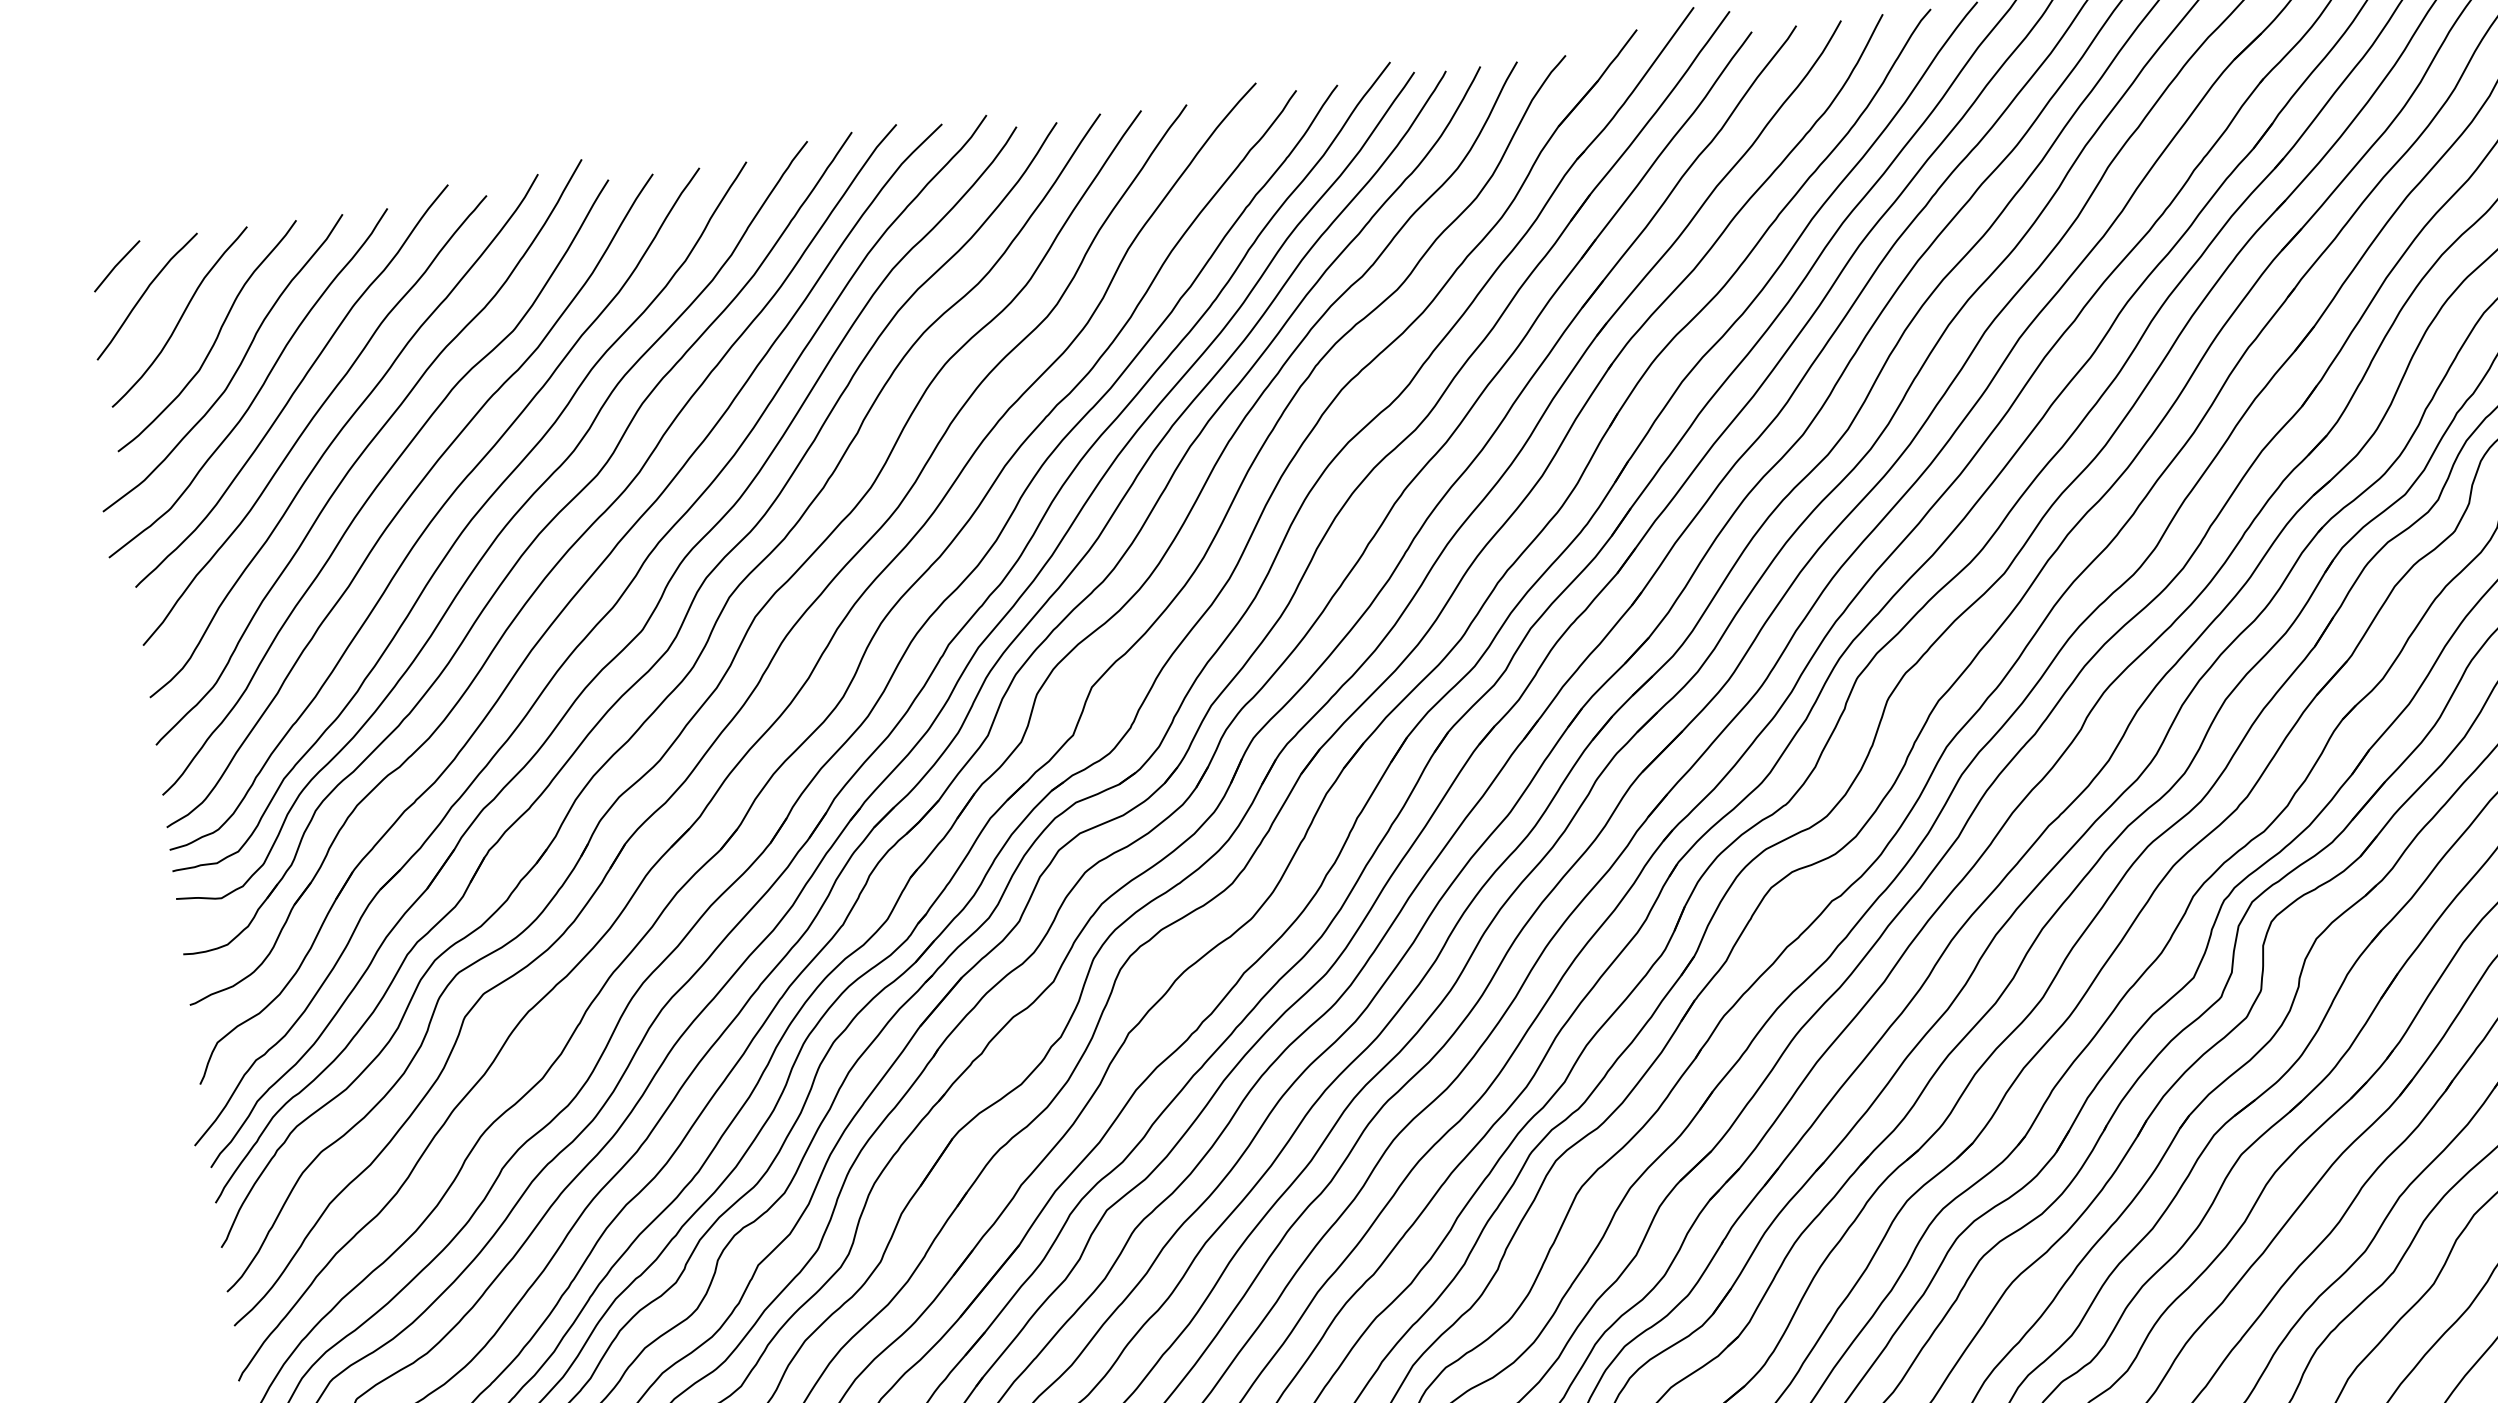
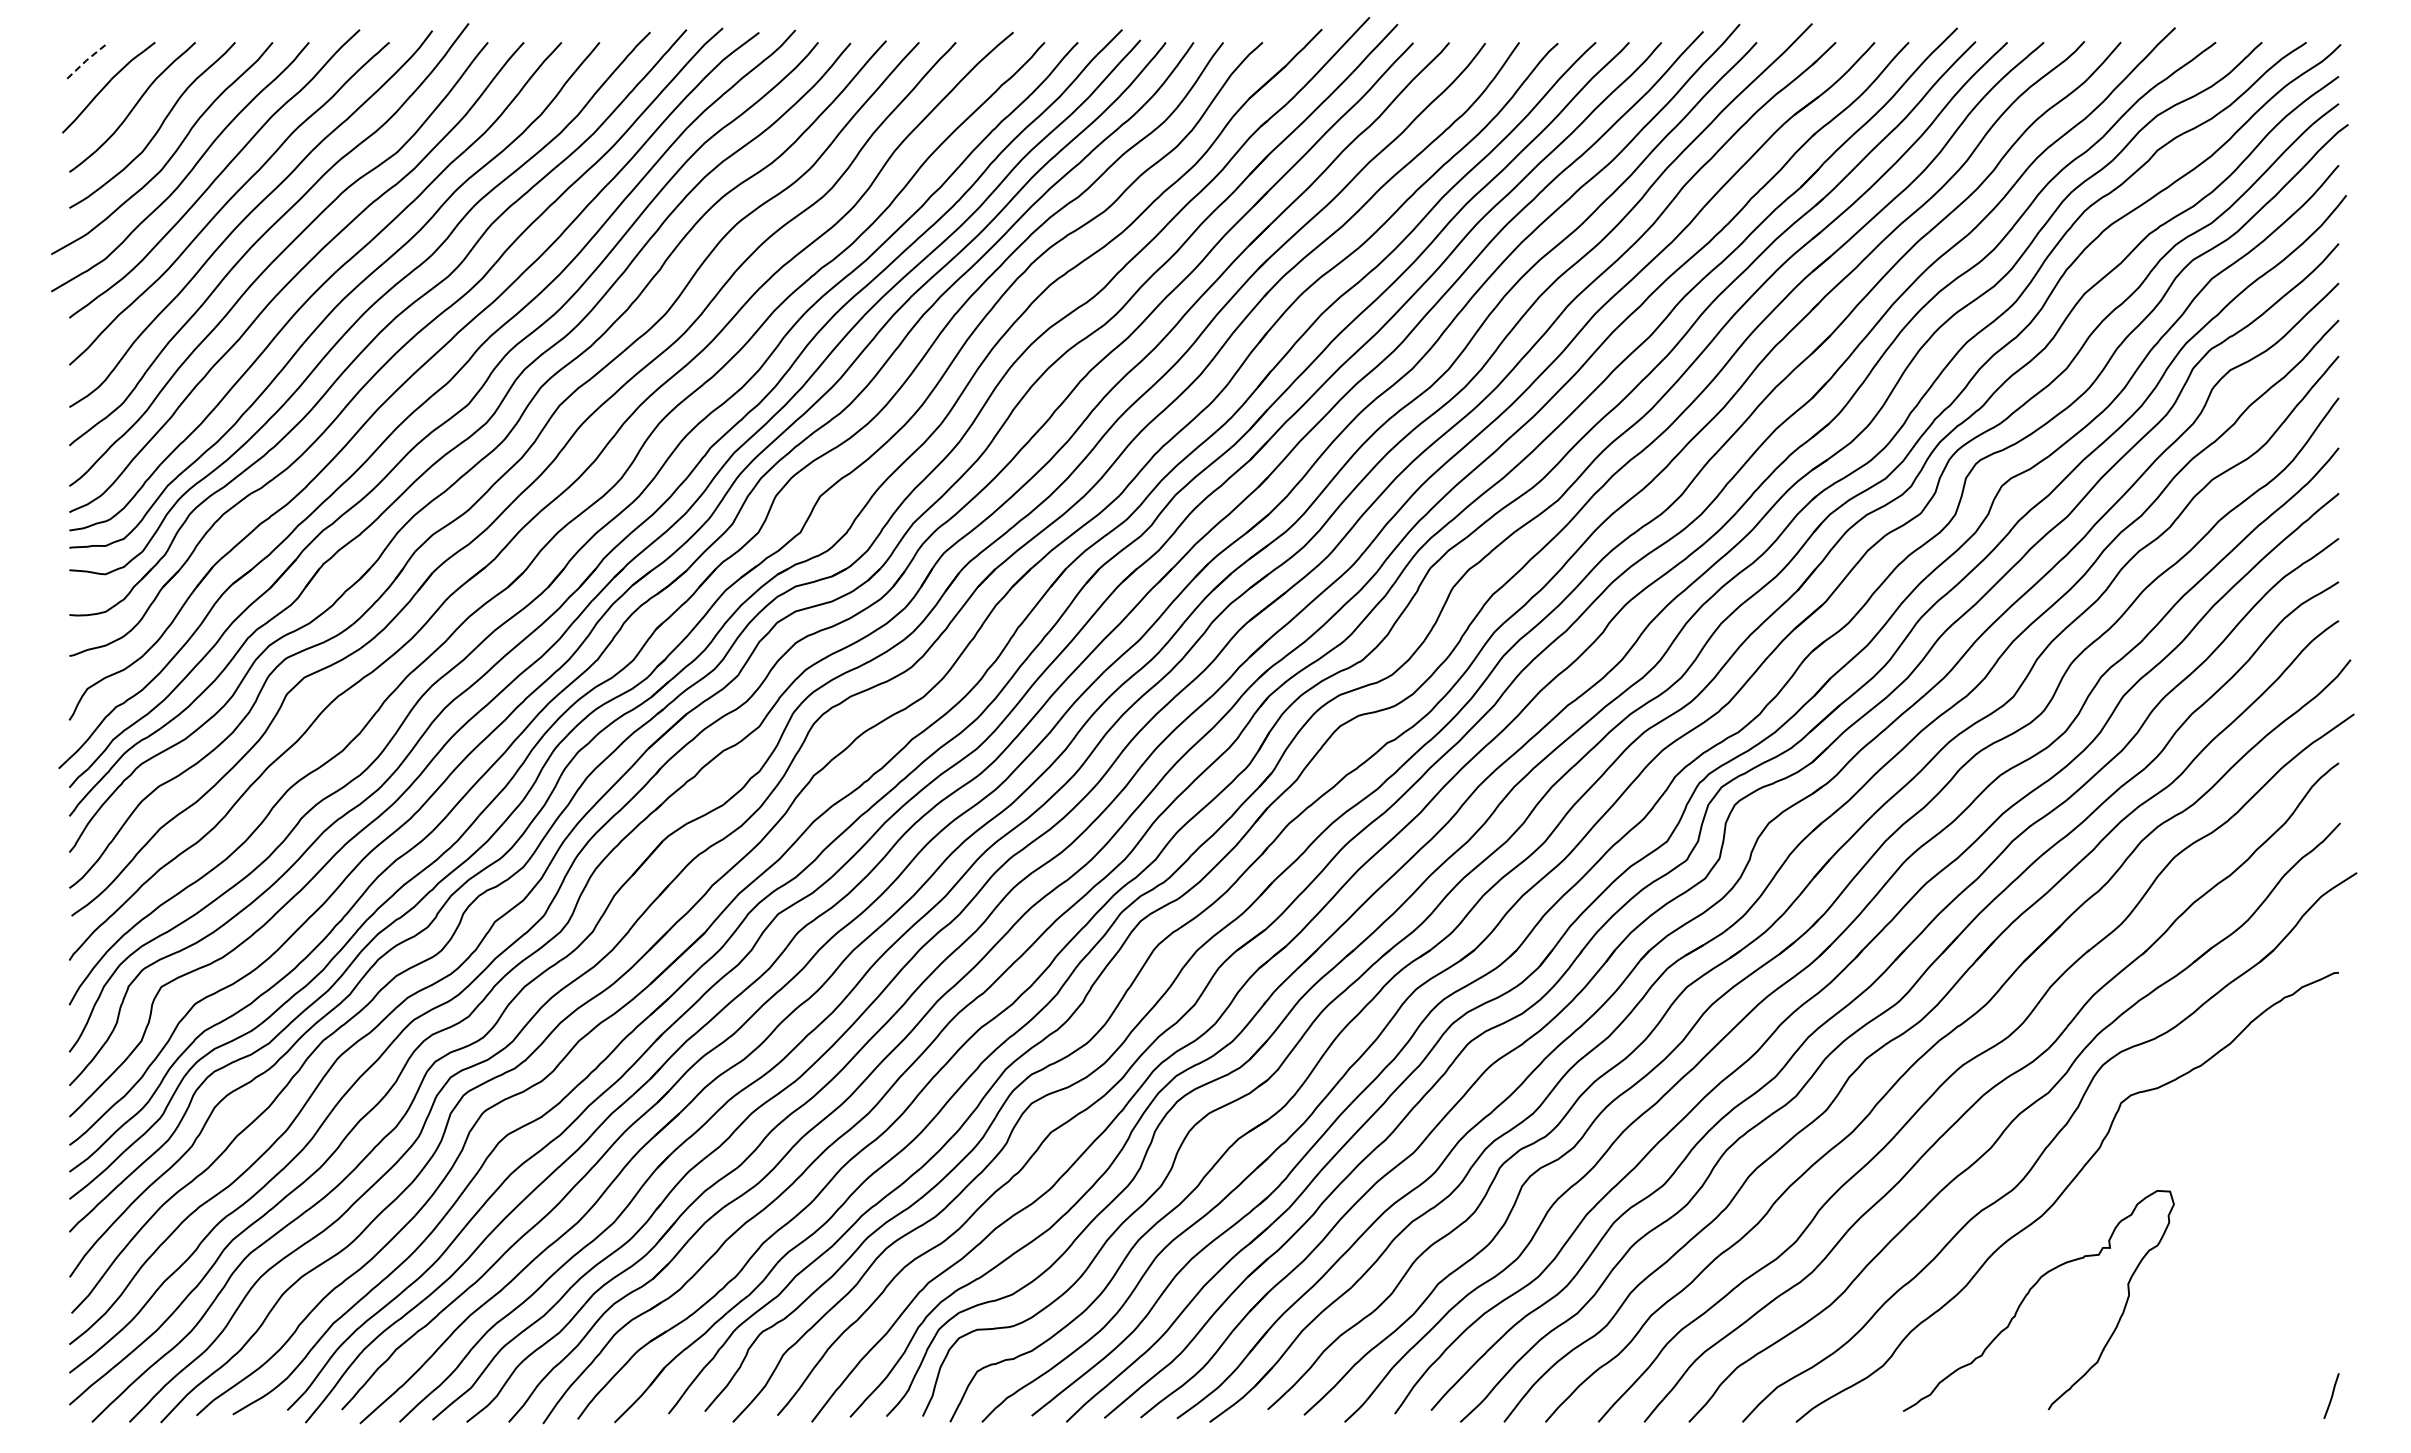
line: (116, 265) -> (87, 59), solid -> dashed

